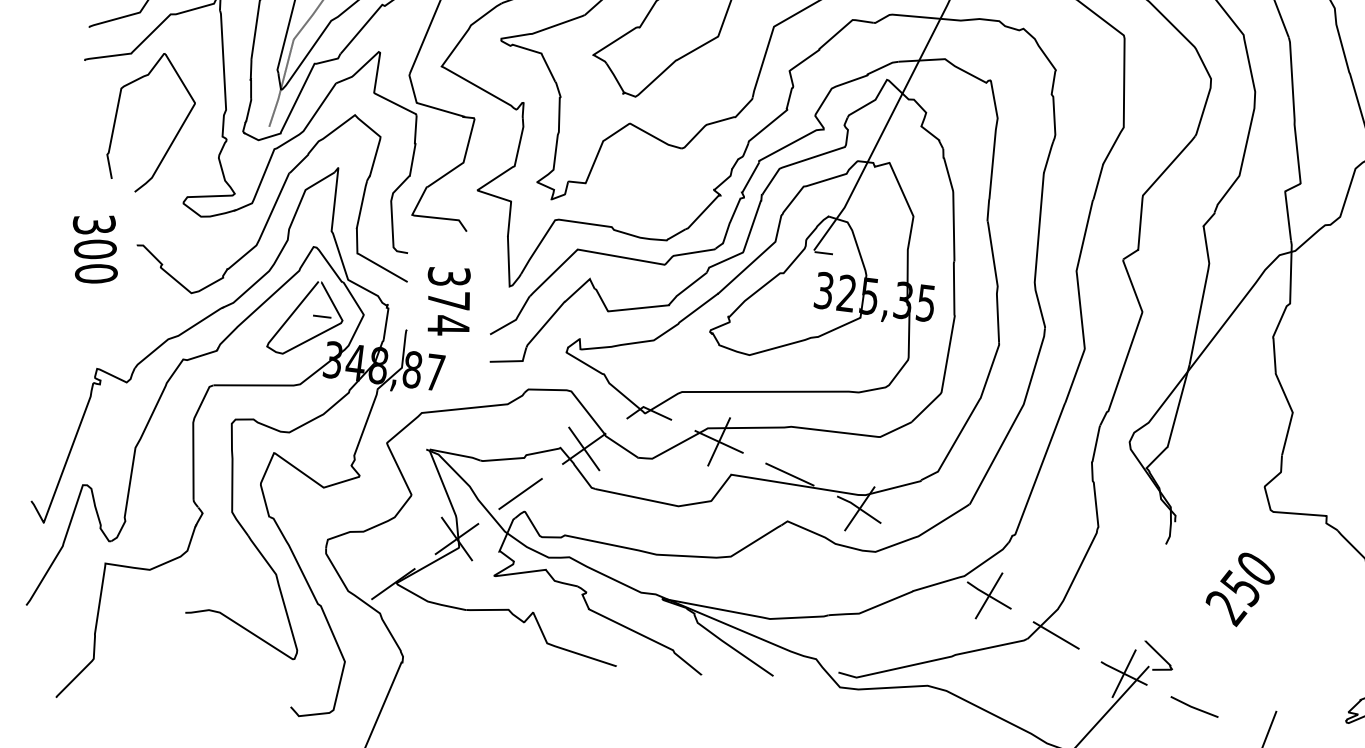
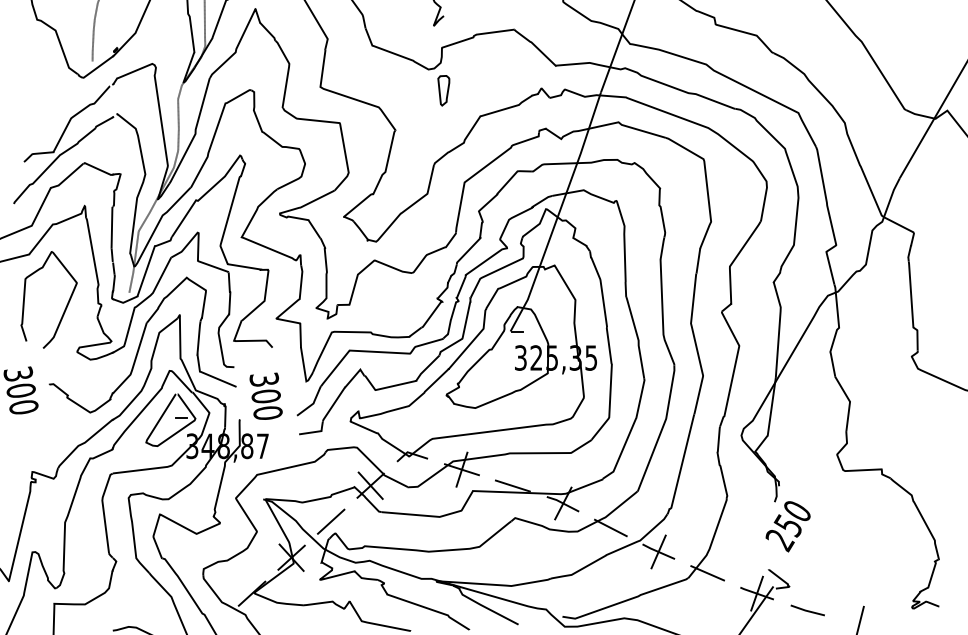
text: (447, 312) -> (266, 404), 374 -> 300
line: (923, 551) -> (610, 527), added
text: (1239, 589) -> (787, 526), moved

